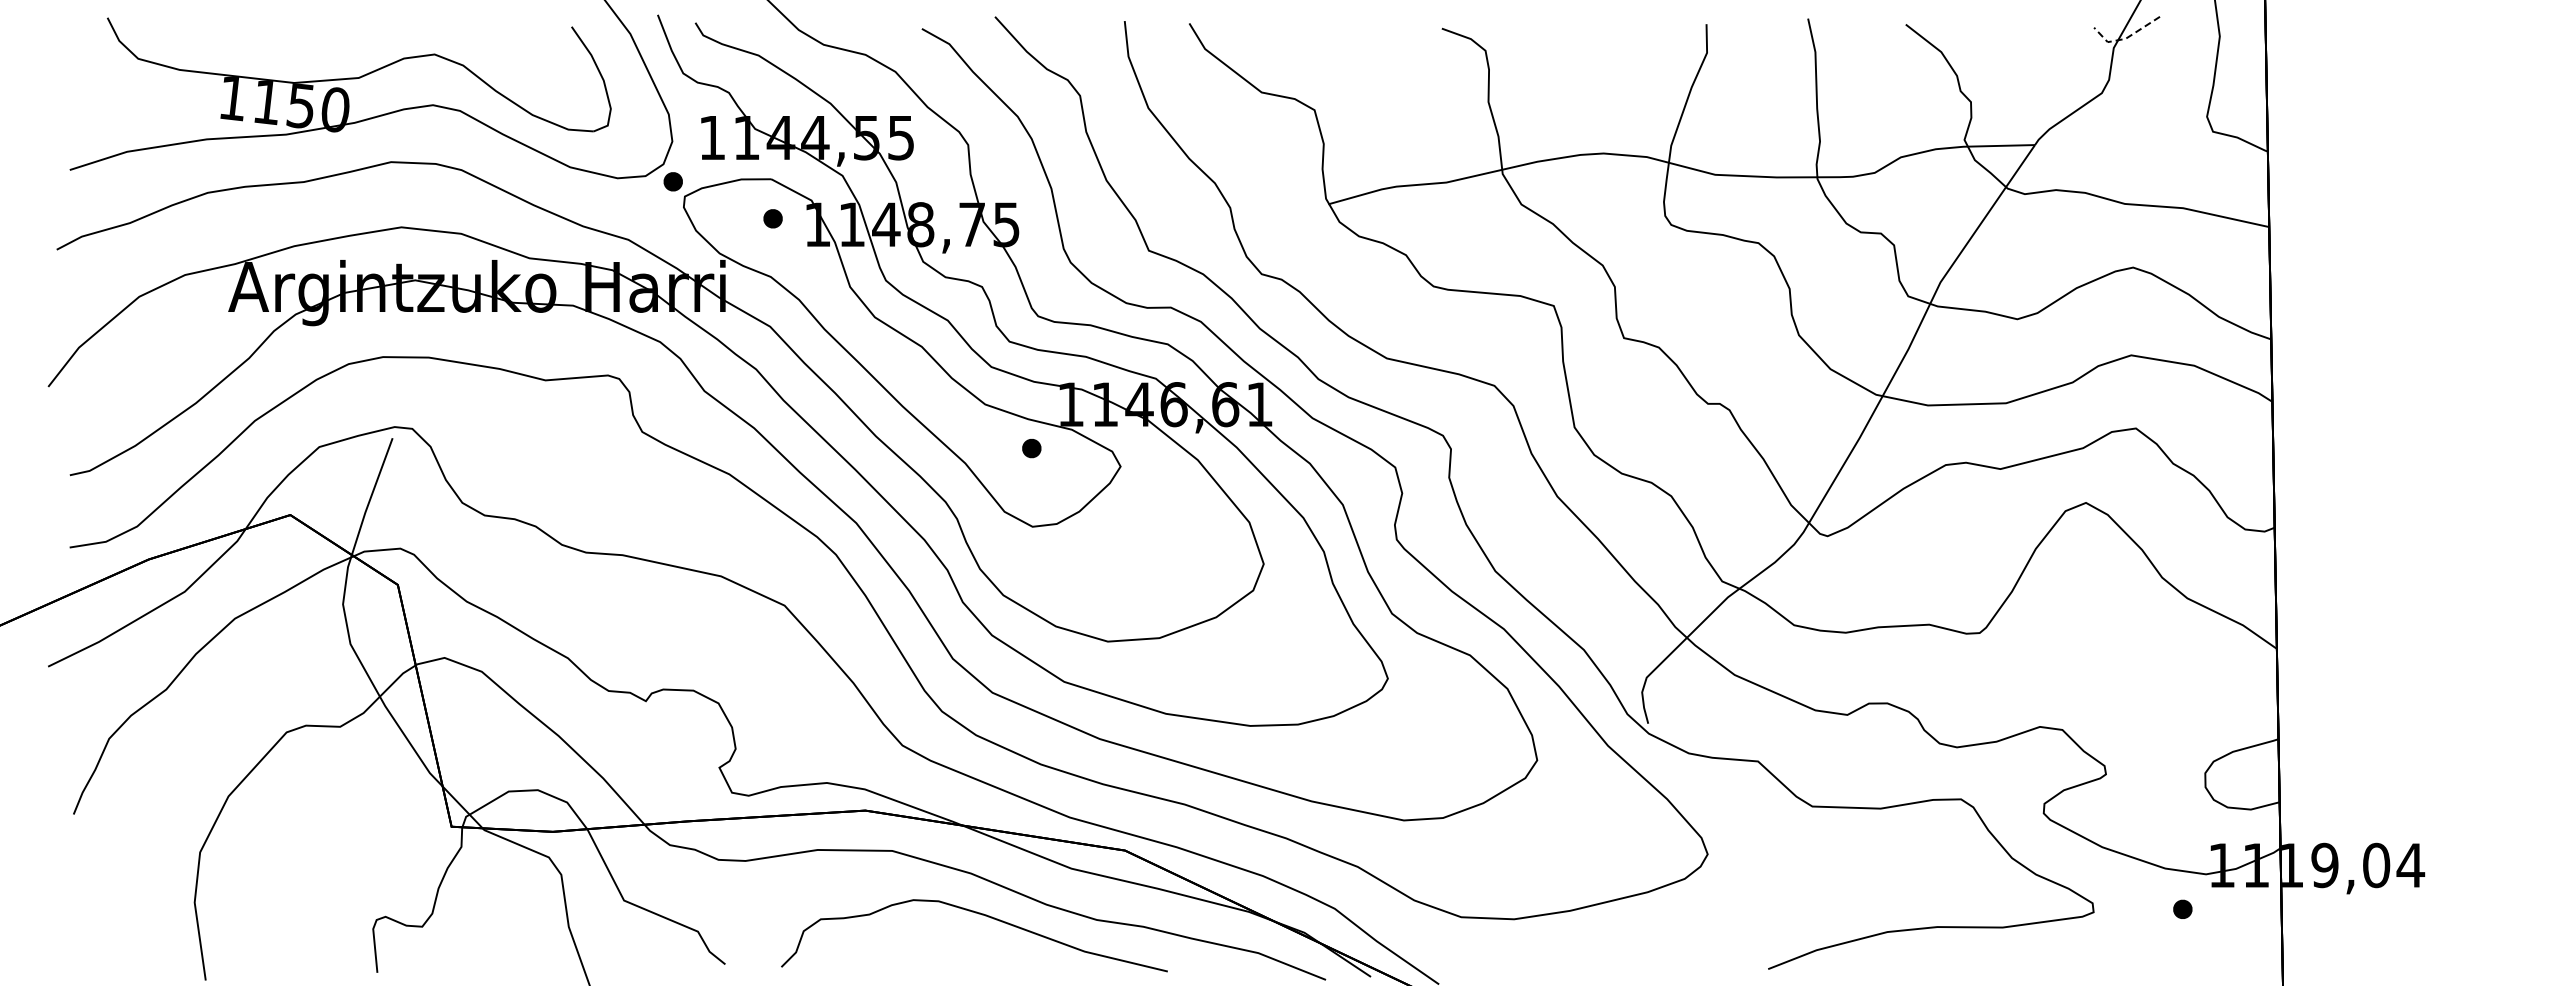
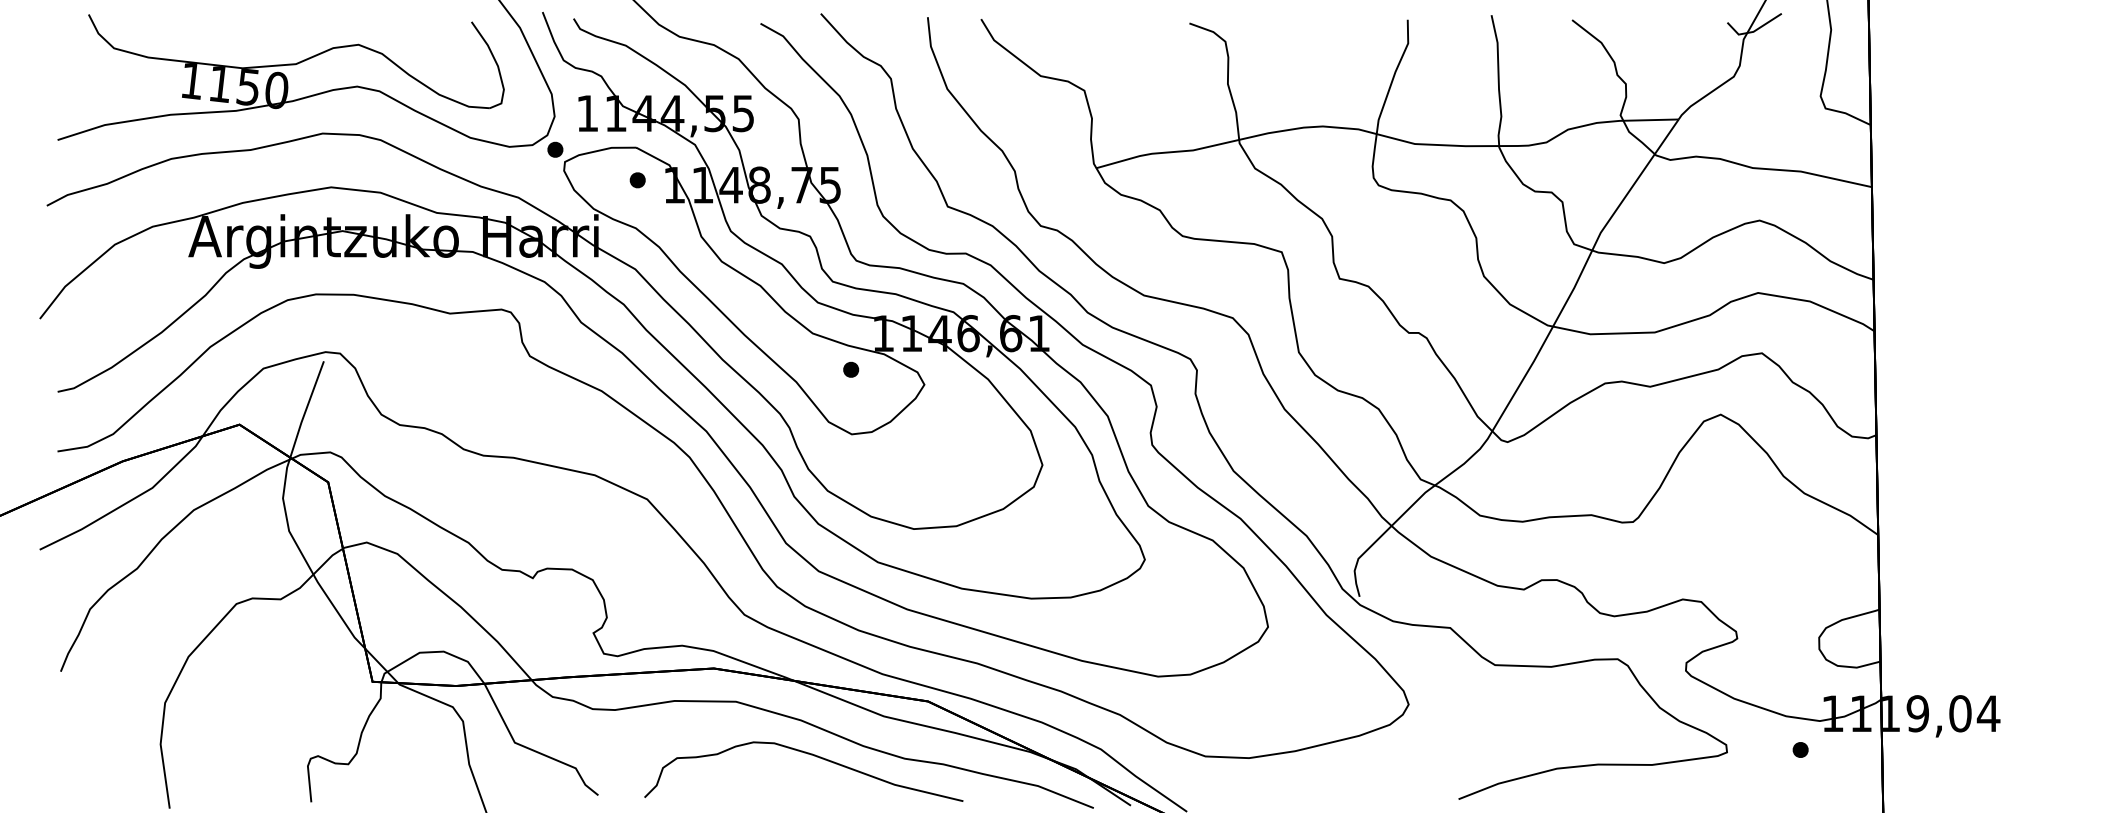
line: (2125, 38) -> (1753, 31), dashed -> solid

